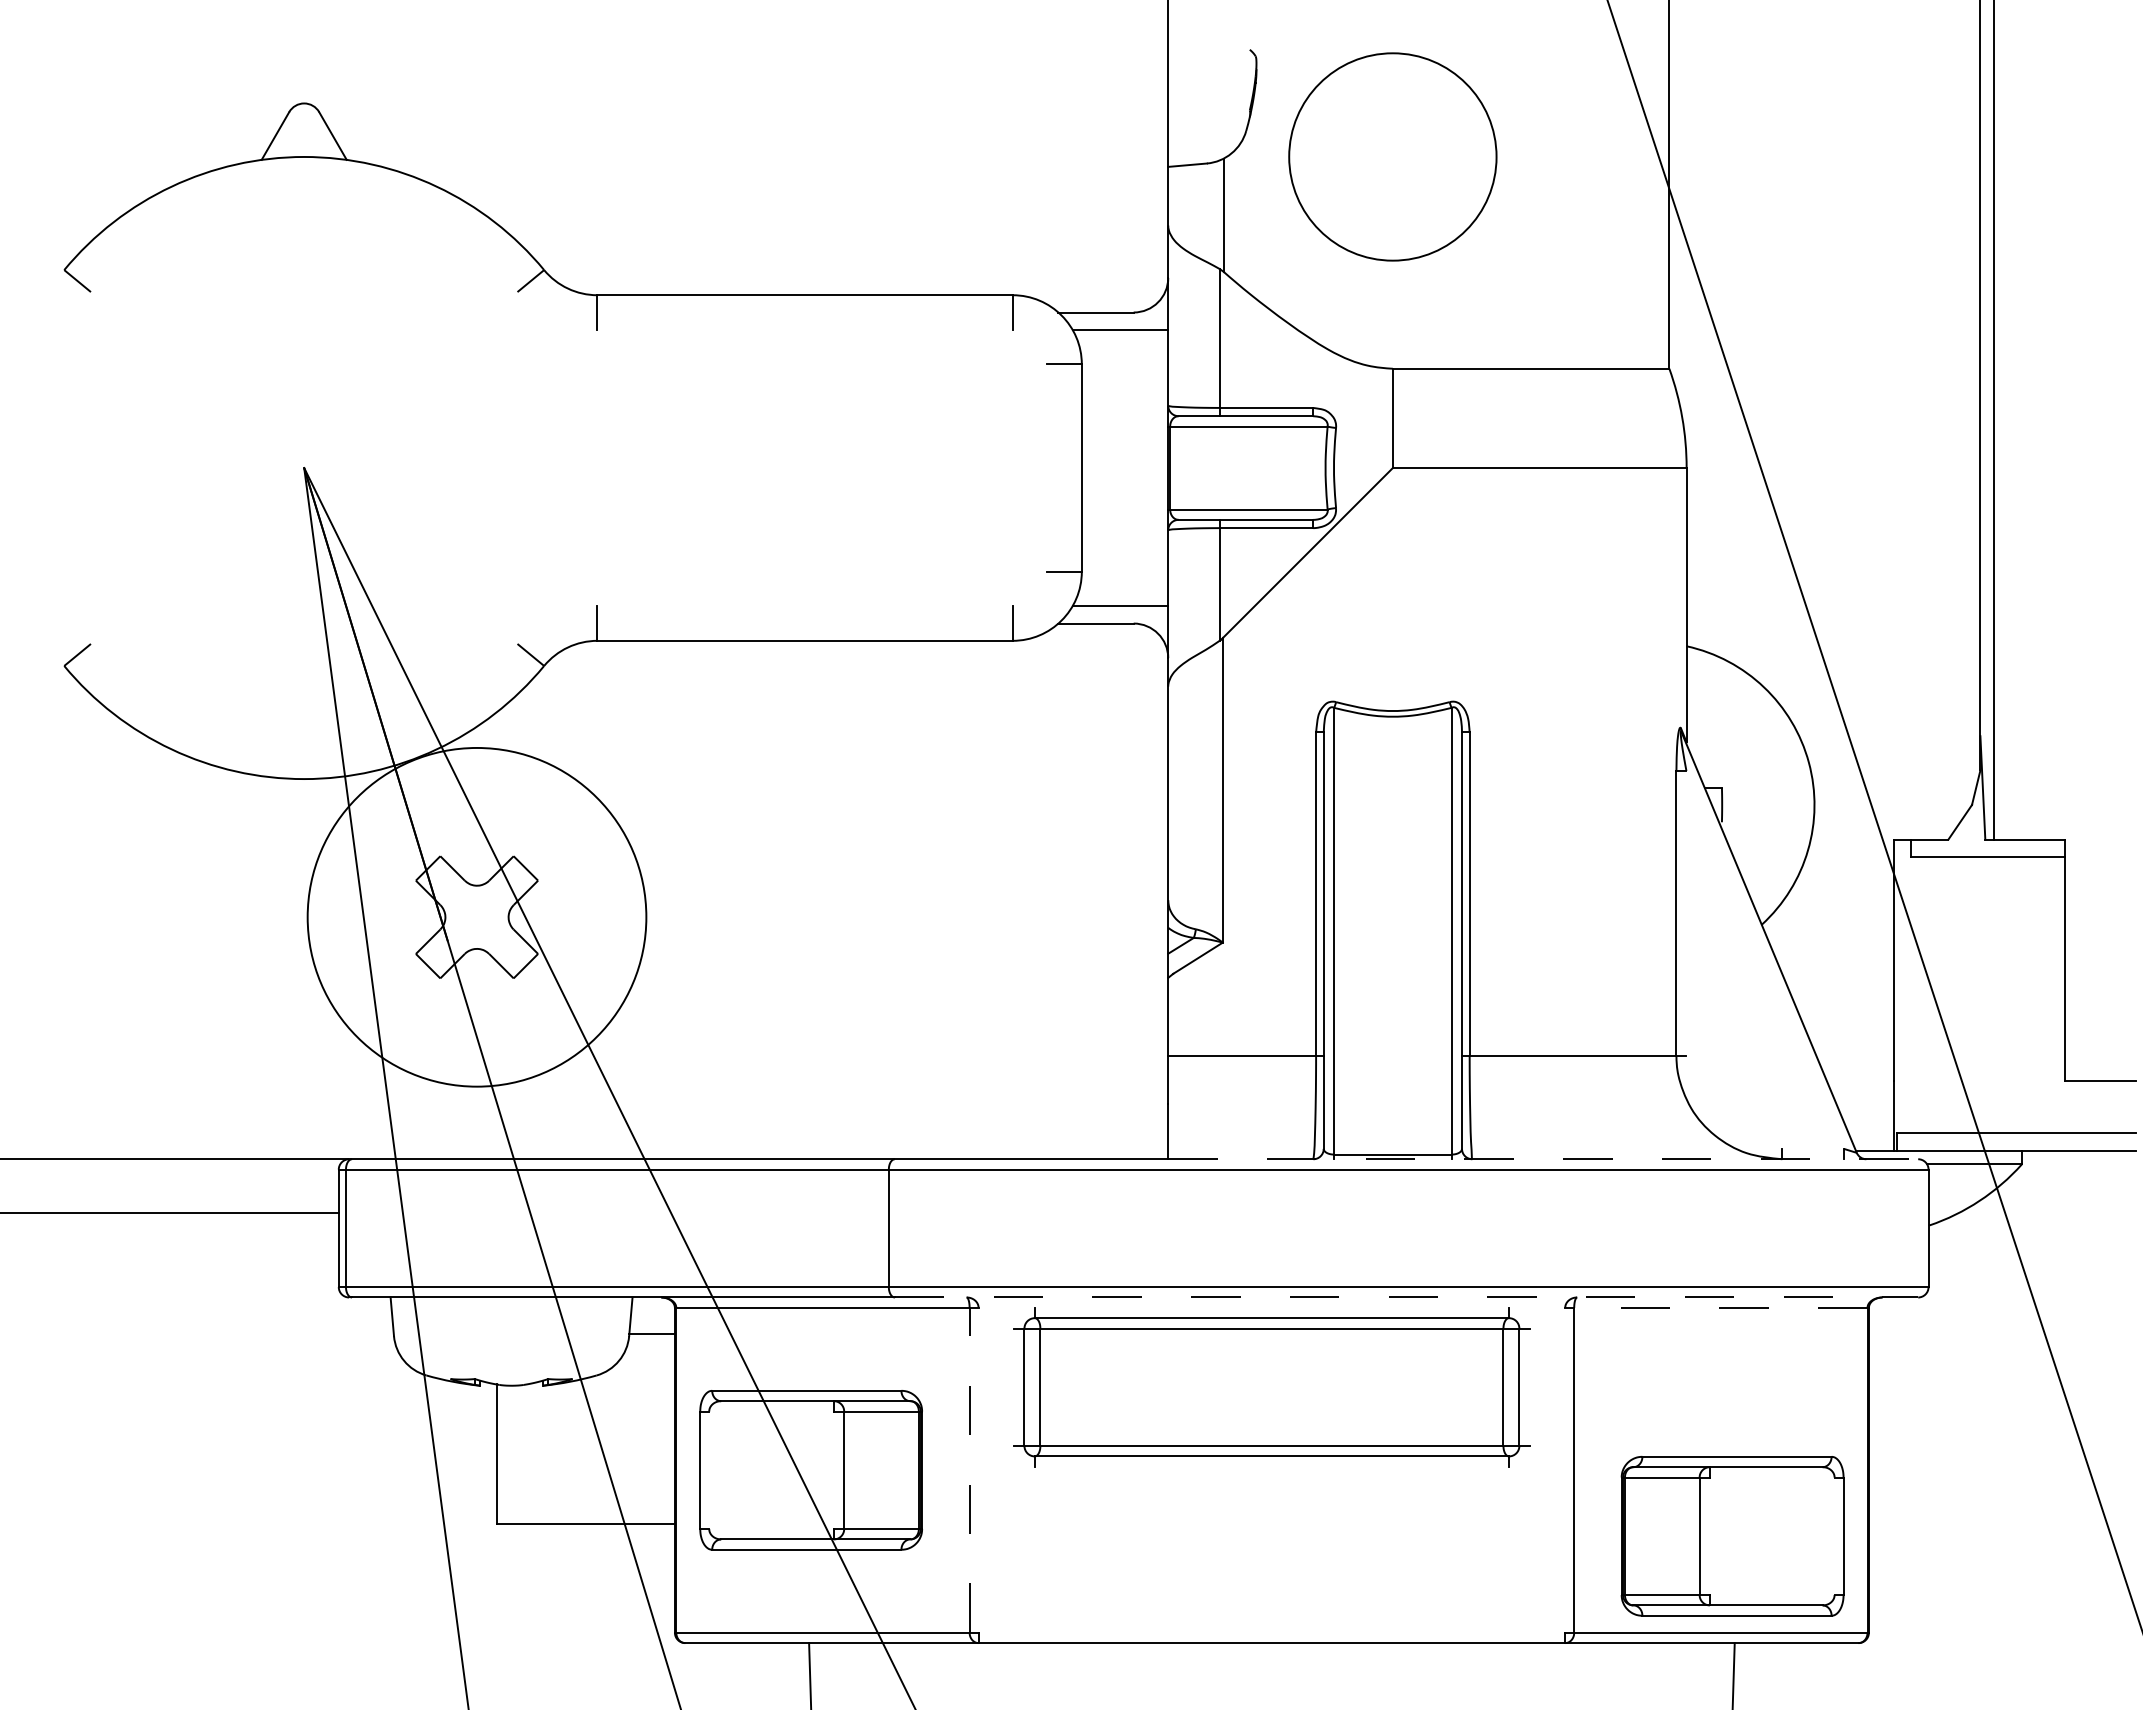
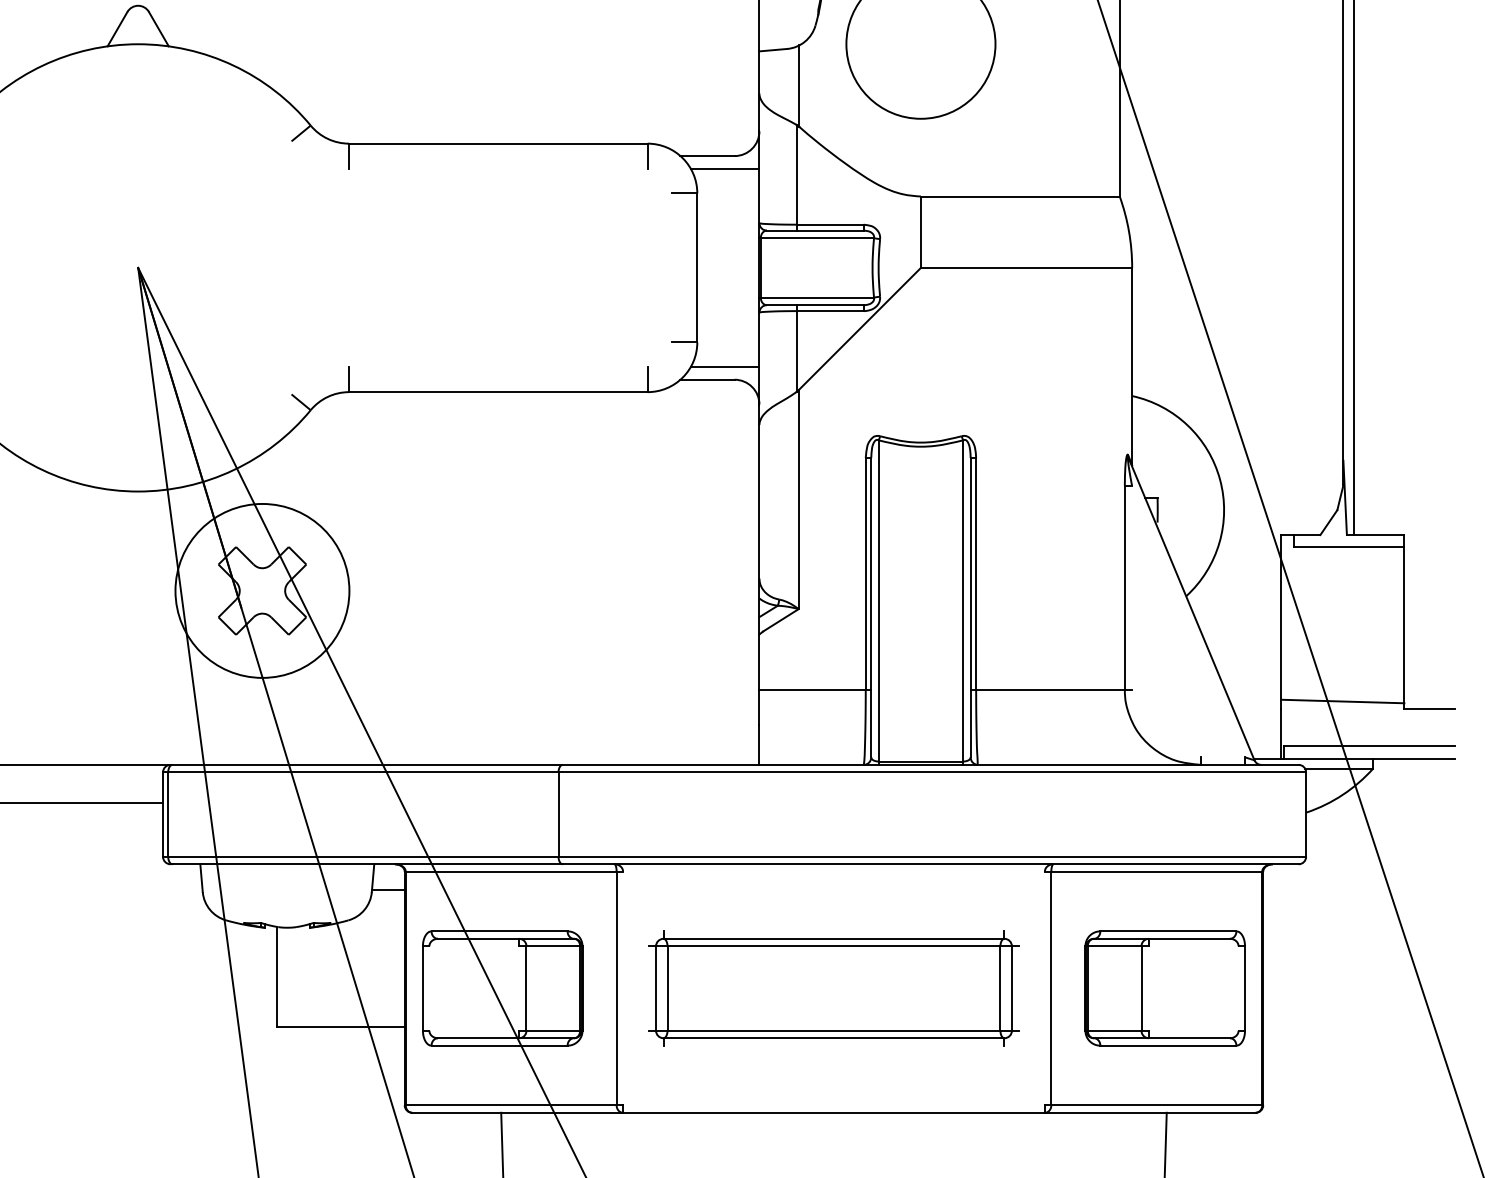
circle: (476, 917) -> (262, 591), size x0.71
line: (1979, 1070) -> (1342, 701), added
line: (1543, 1159) -> (1029, 765), dashed -> solid
line: (1406, 1297) -> (930, 864), dashed -> solid
line: (1720, 1307) -> (1156, 871), dashed -> solid
part: (1271, 1387) -> (833, 988), moved
line: (969, 1469) -> (616, 987), dashed -> solid
part: (1732, 1536) -> (1165, 988), moved

